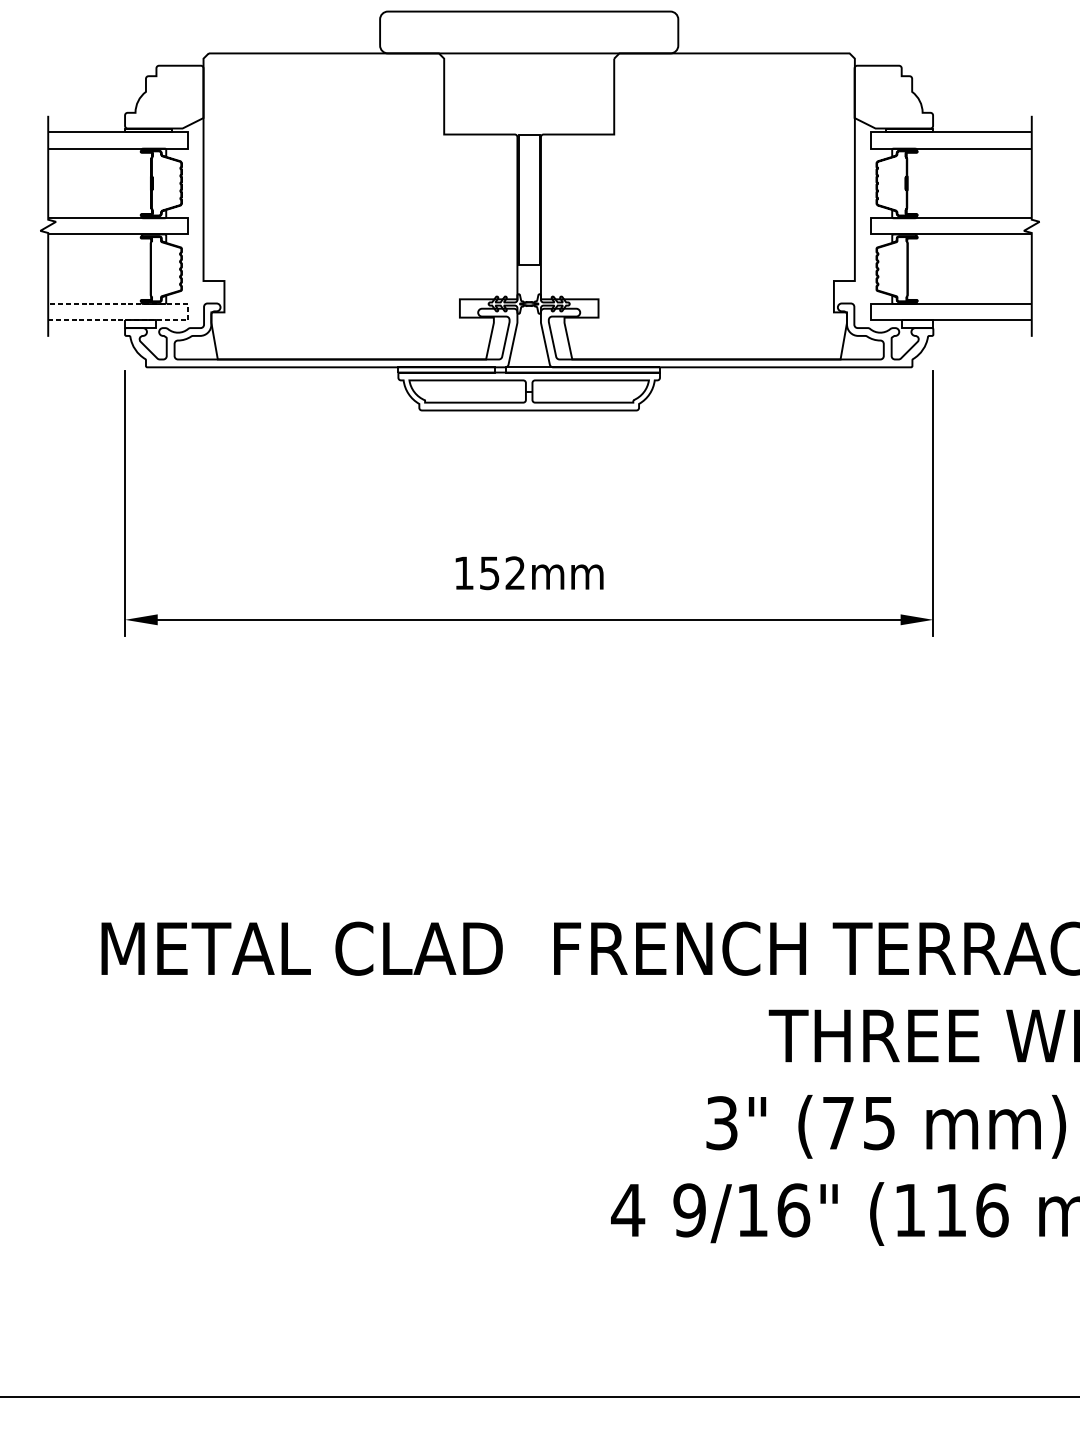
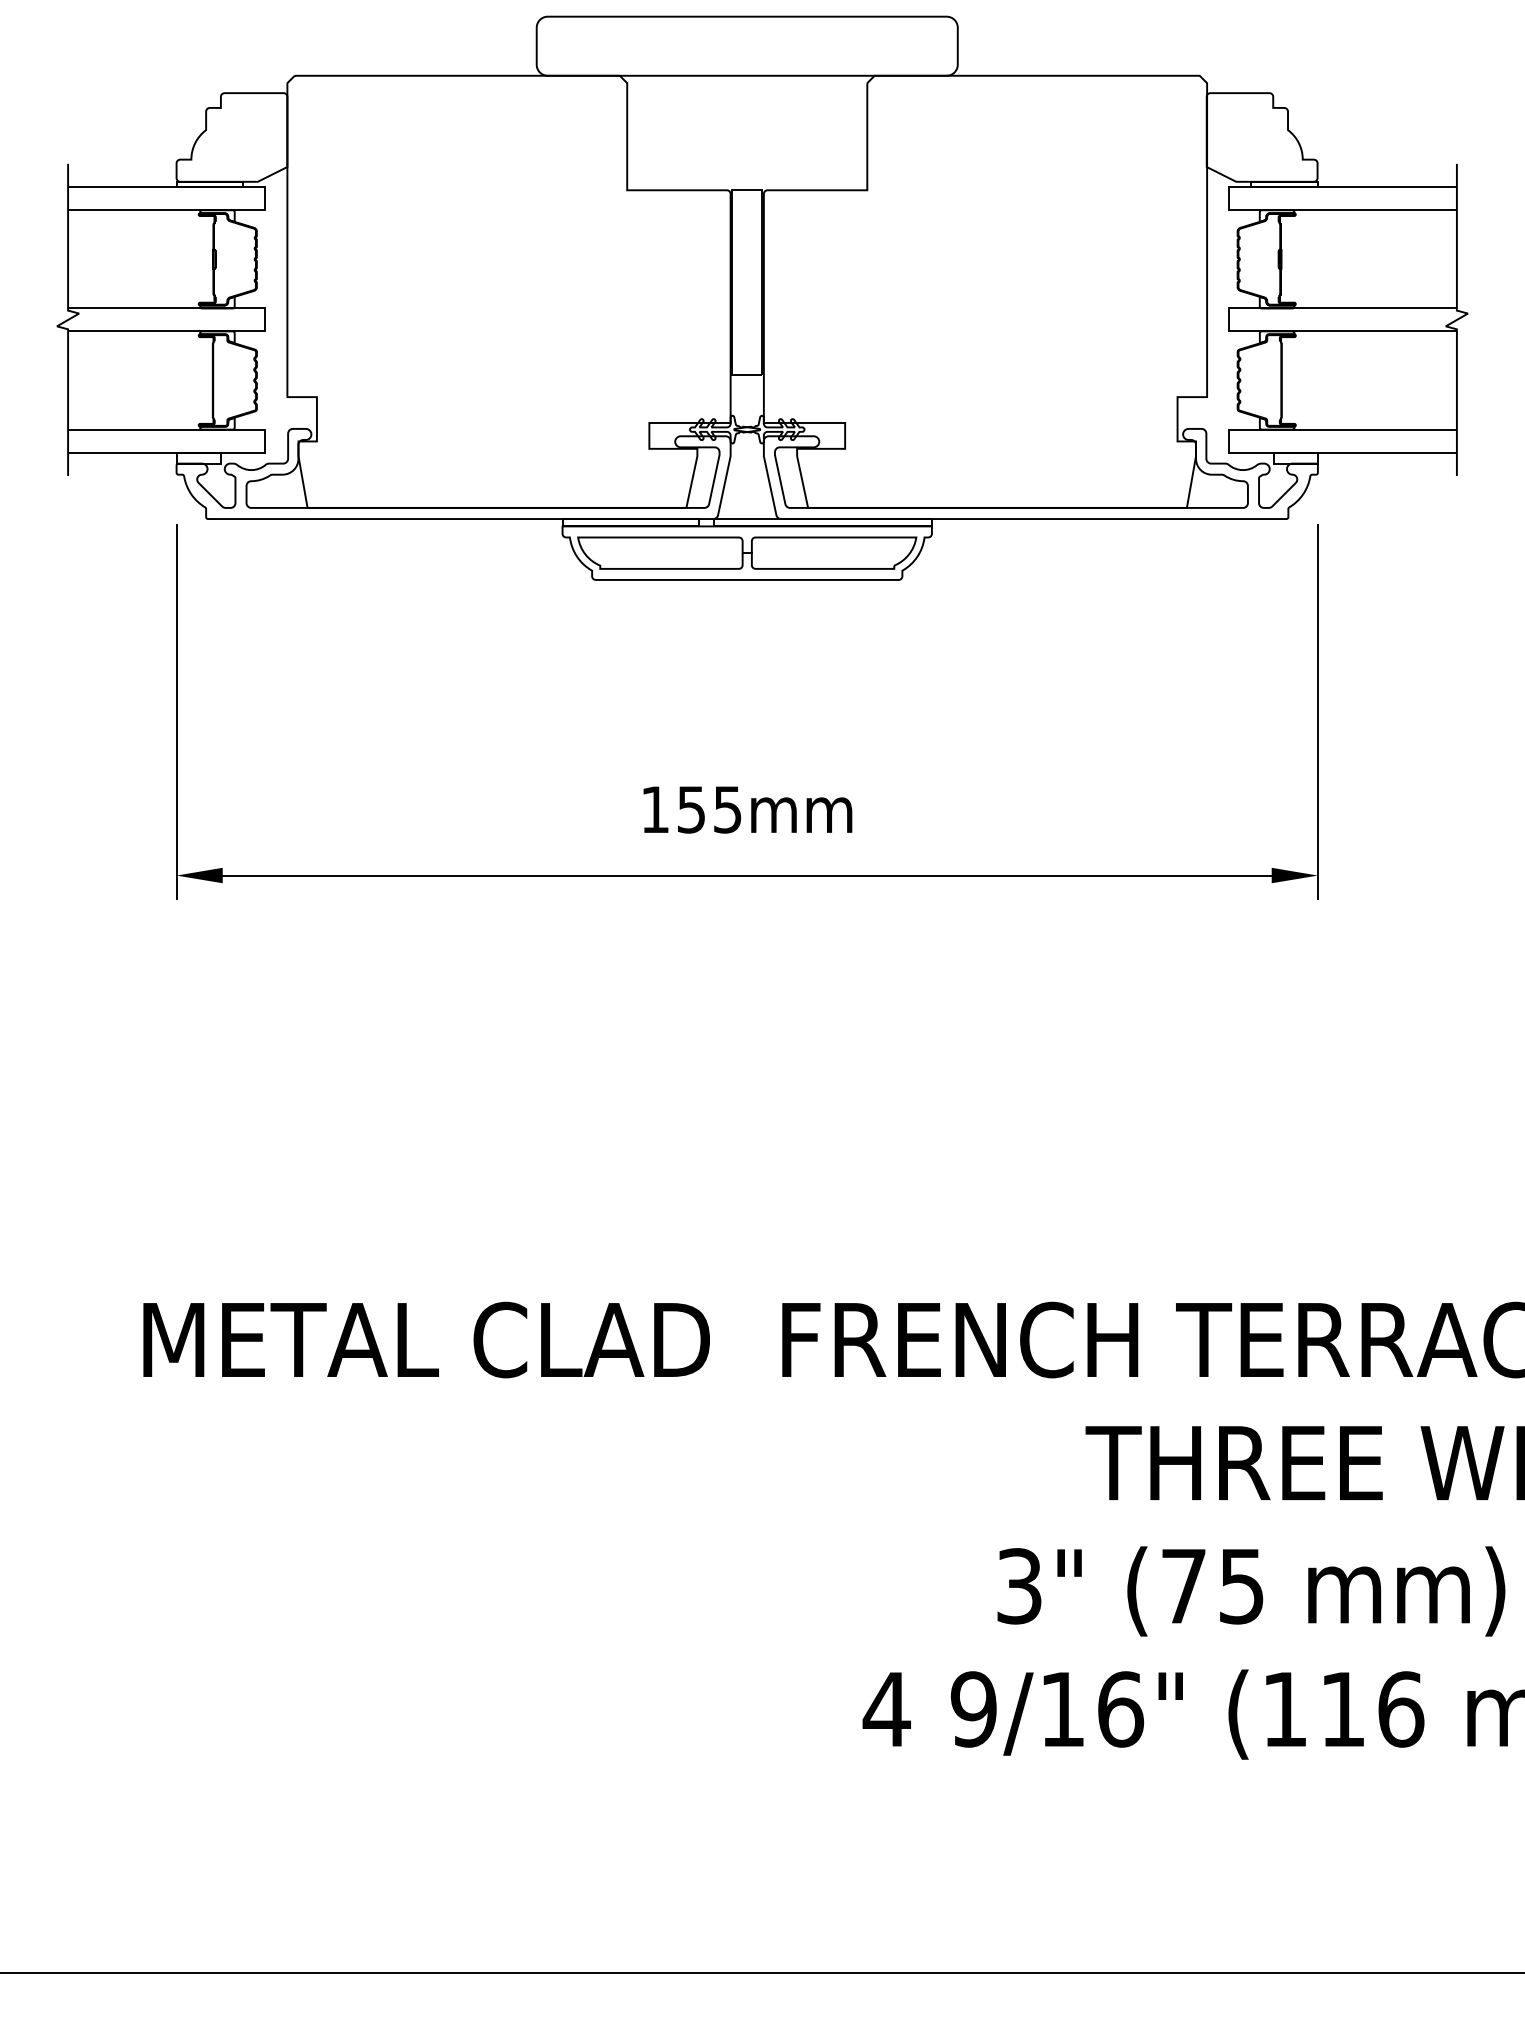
line: (188, 311) -> (265, 440), dashed -> solid
text: (515, 573) -> (727, 809), 152mm -> 155mm

